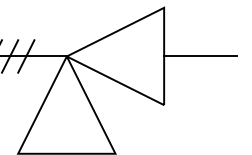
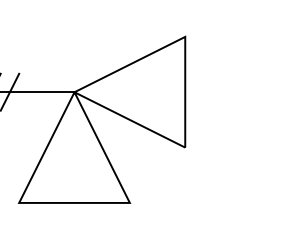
line: (26, 55) -> (28, 91), removed
line: (200, 56) -> (226, 92), removed

